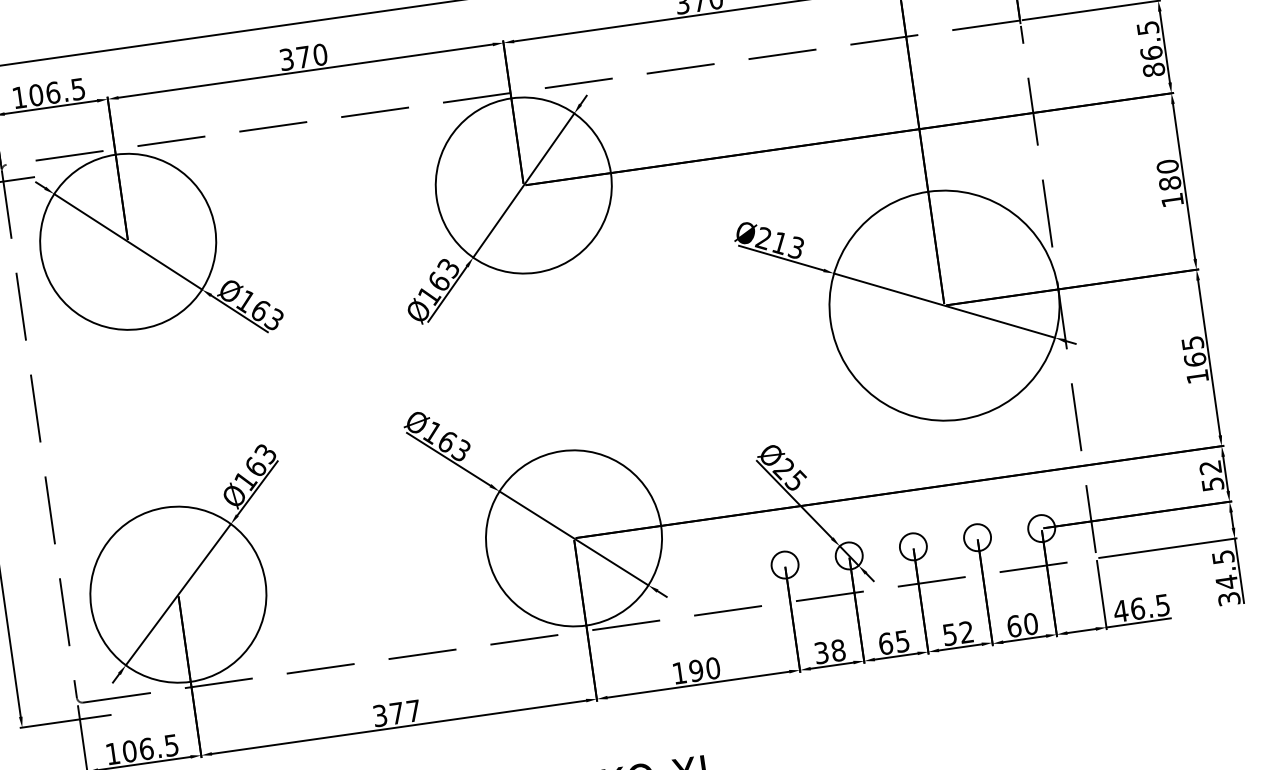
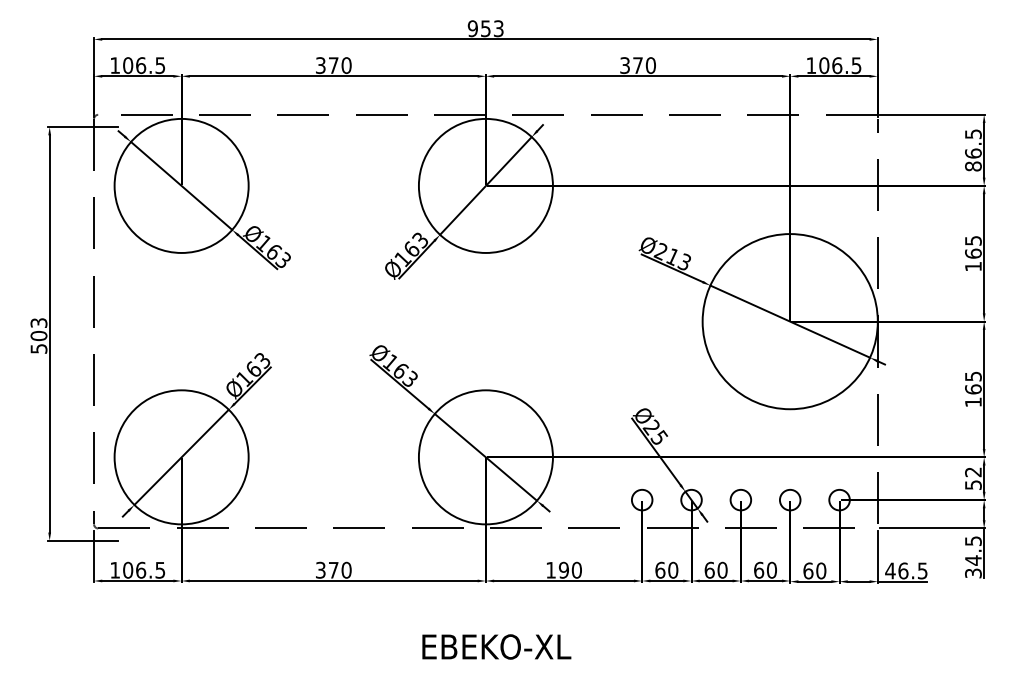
text: (1168, 174) -> (973, 246), 180 -> 165
text: (958, 632) -> (765, 569), 52 -> 60
text: (902, 640) -> (722, 569), 65 -> 60
text: (829, 650) -> (666, 569), 38 -> 60
text: (413, 709) -> (346, 569), 377 -> 370

